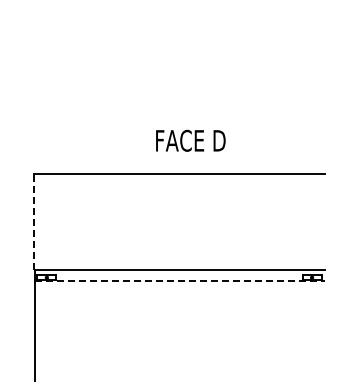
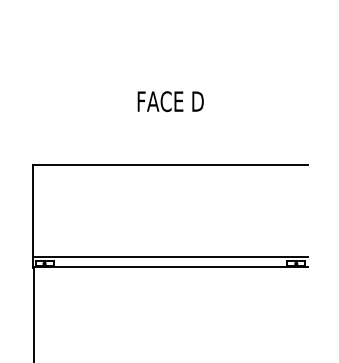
text: (190, 140) -> (170, 101), moved
line: (34, 221) -> (32, 210), dashed -> solid
line: (179, 280) -> (170, 266), dashed -> solid

